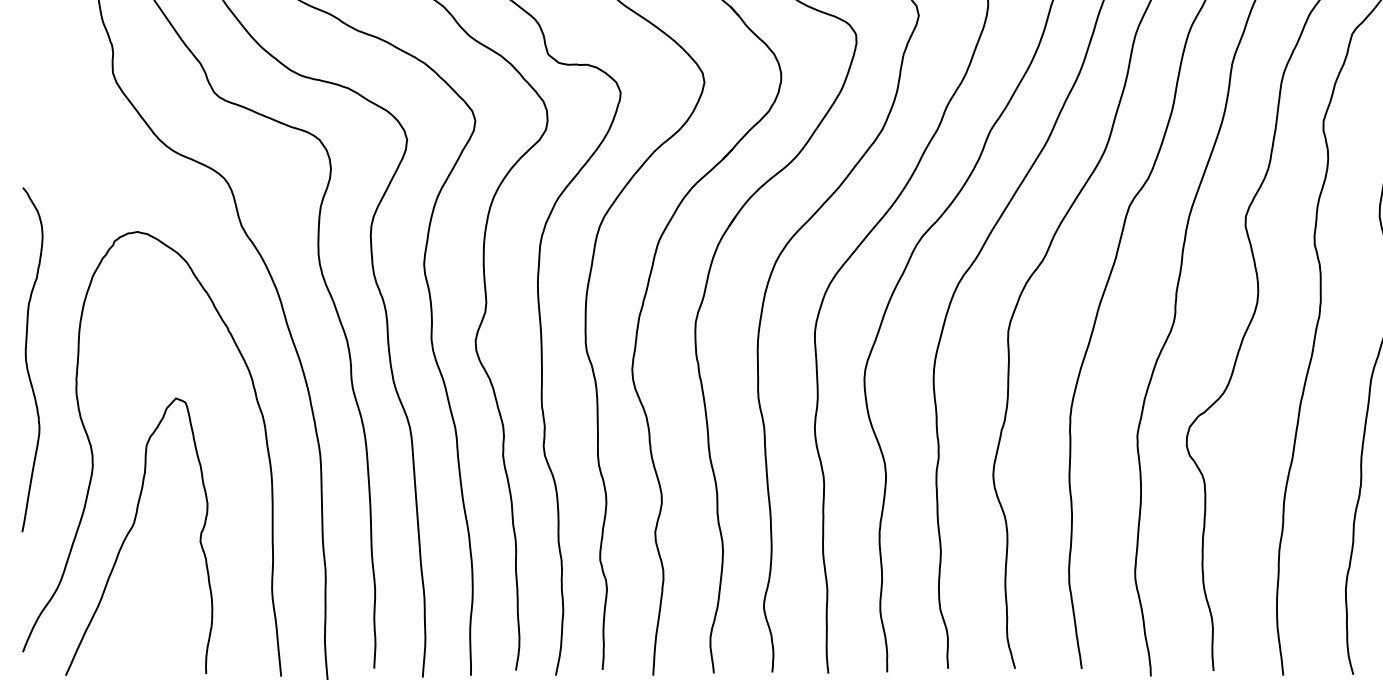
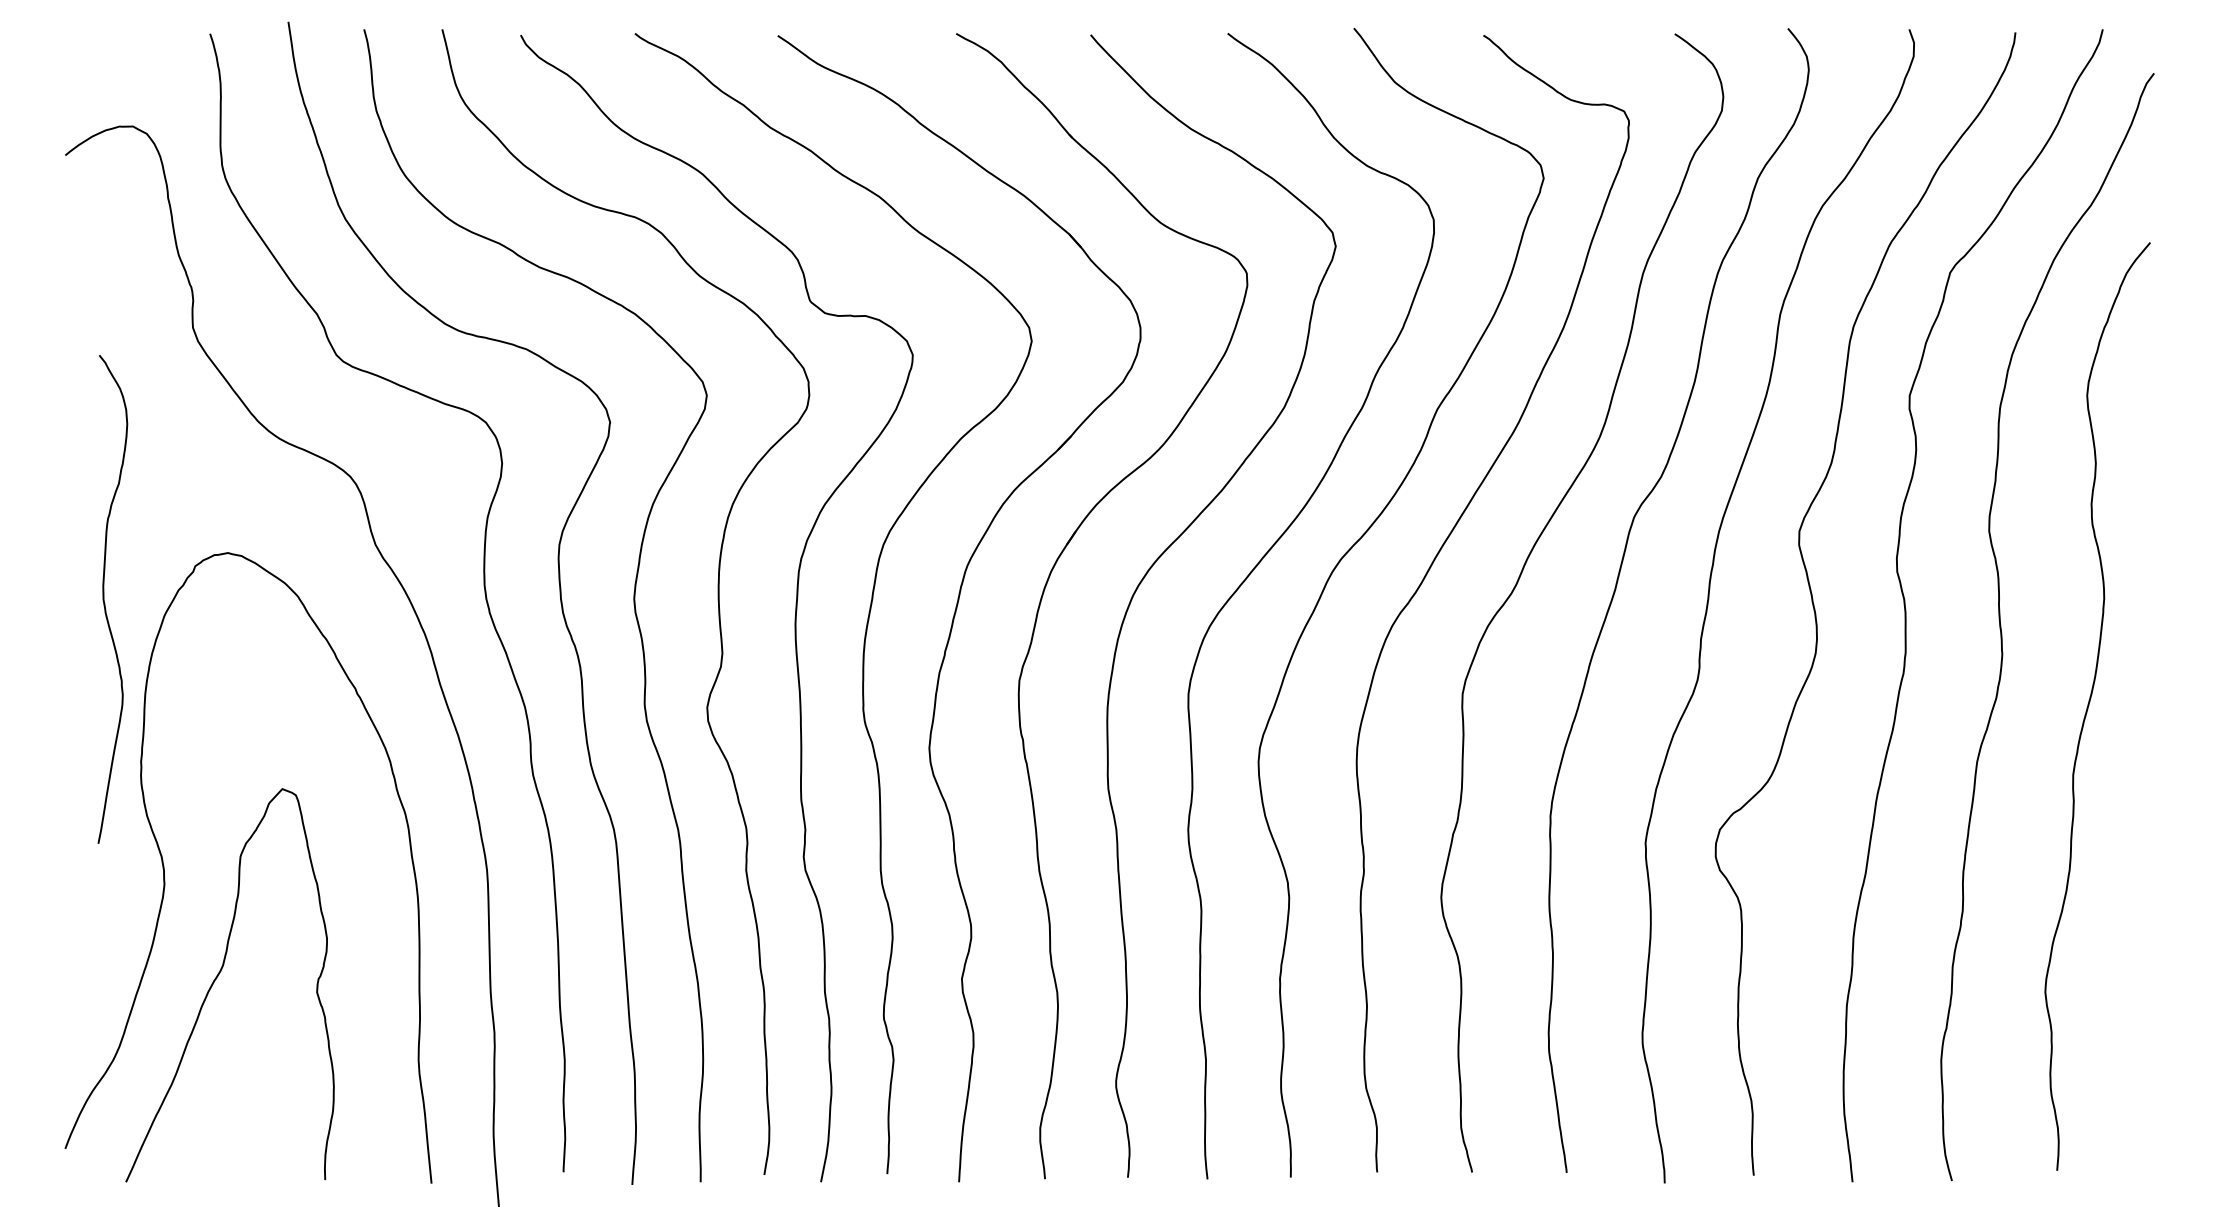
curve: (26, 359) -> (104, 599), moved

